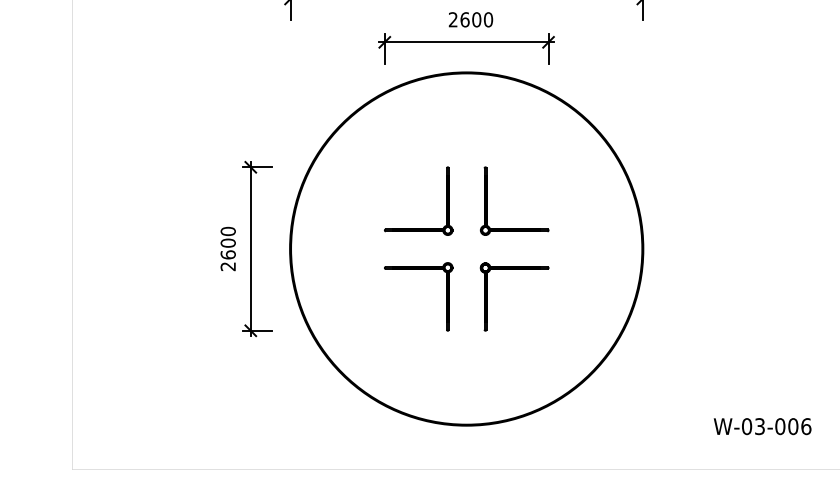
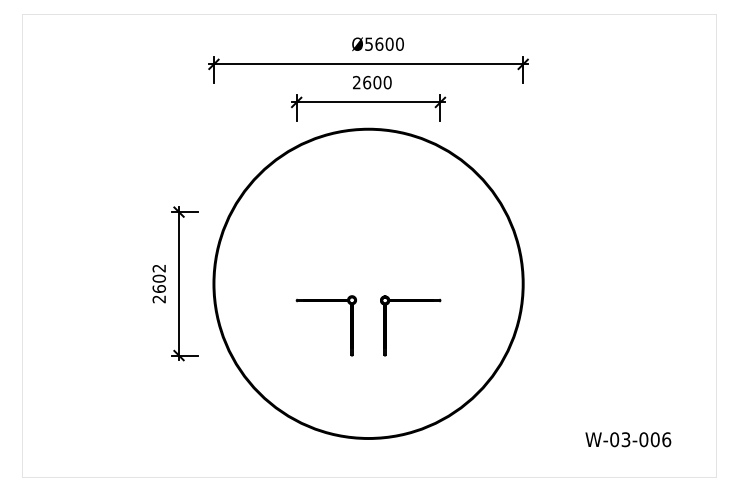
part: (446, 200) -> (350, 241), removed
part: (487, 200) -> (386, 241), removed
text: (227, 231) -> (158, 268), 2600 -> 2602

